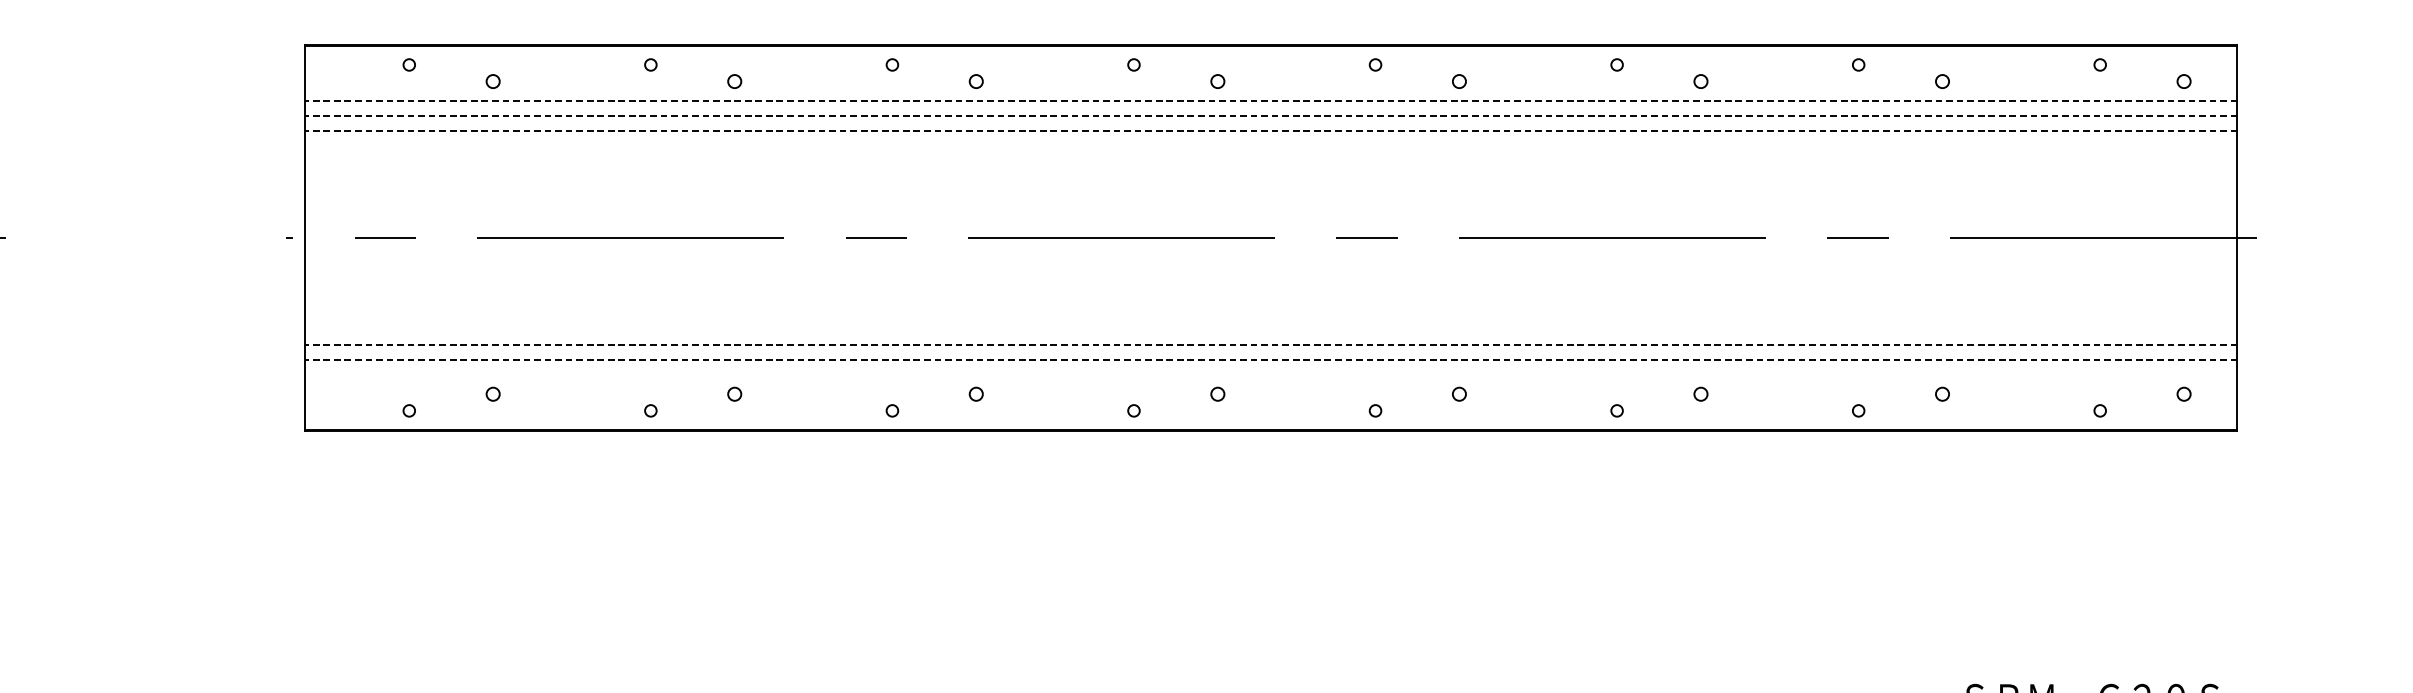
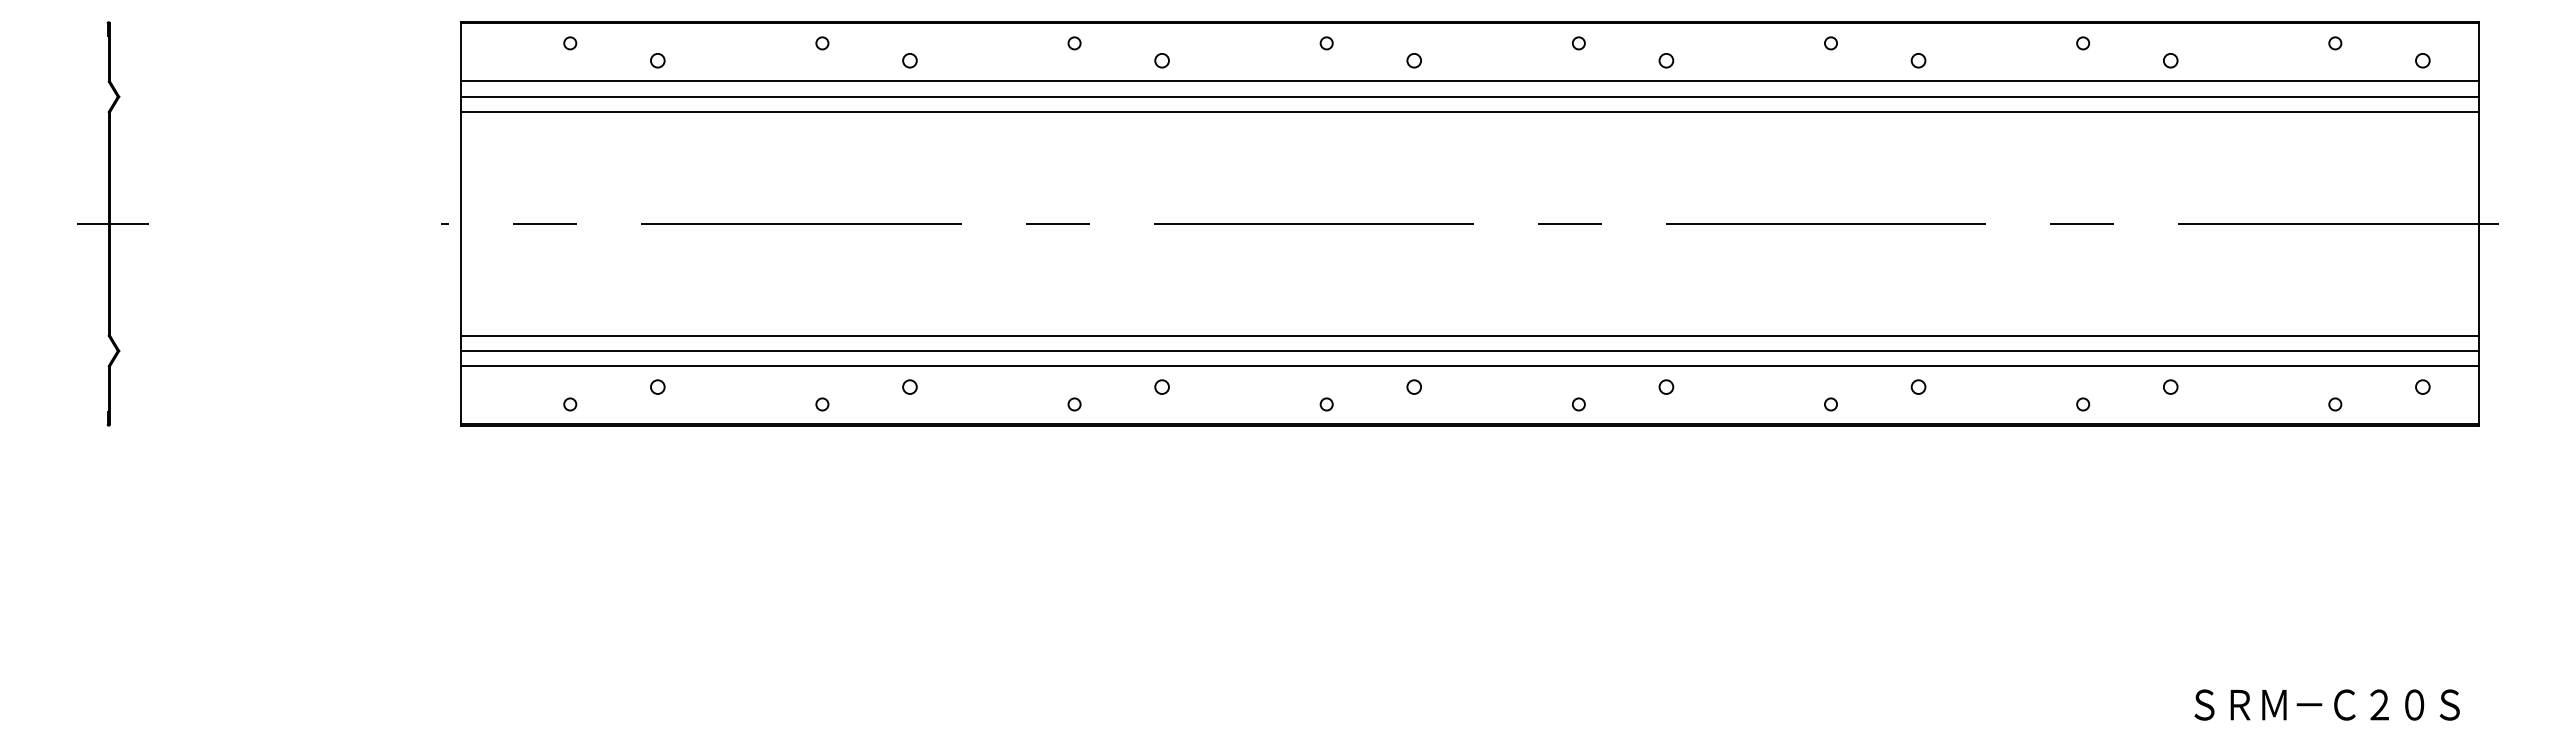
line: (1270, 101) -> (1469, 81), dashed -> solid
line: (1270, 115) -> (1469, 96), dashed -> solid
line: (1270, 131) -> (1469, 112), dashed -> solid
line: (1270, 344) -> (1469, 335), dashed -> solid
line: (1270, 360) -> (1469, 351), dashed -> solid
line: (1270, 374) -> (1469, 366), added

